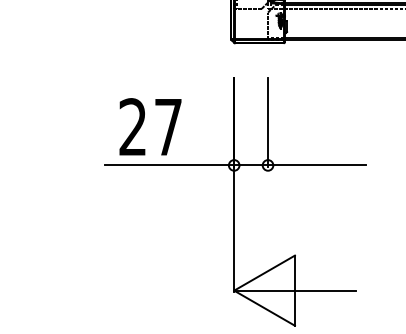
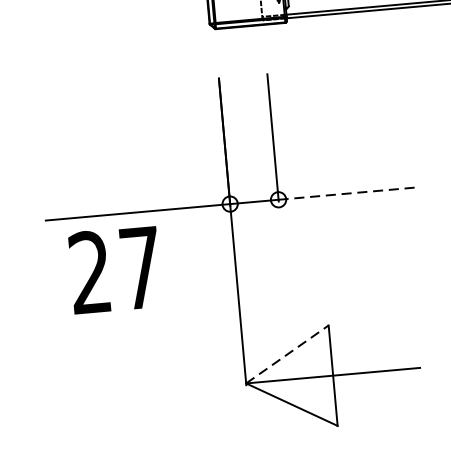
text: (150, 126) -> (115, 269), moved
line: (316, 165) -> (347, 193), solid -> dashed
line: (265, 272) -> (288, 353), solid -> dashed

